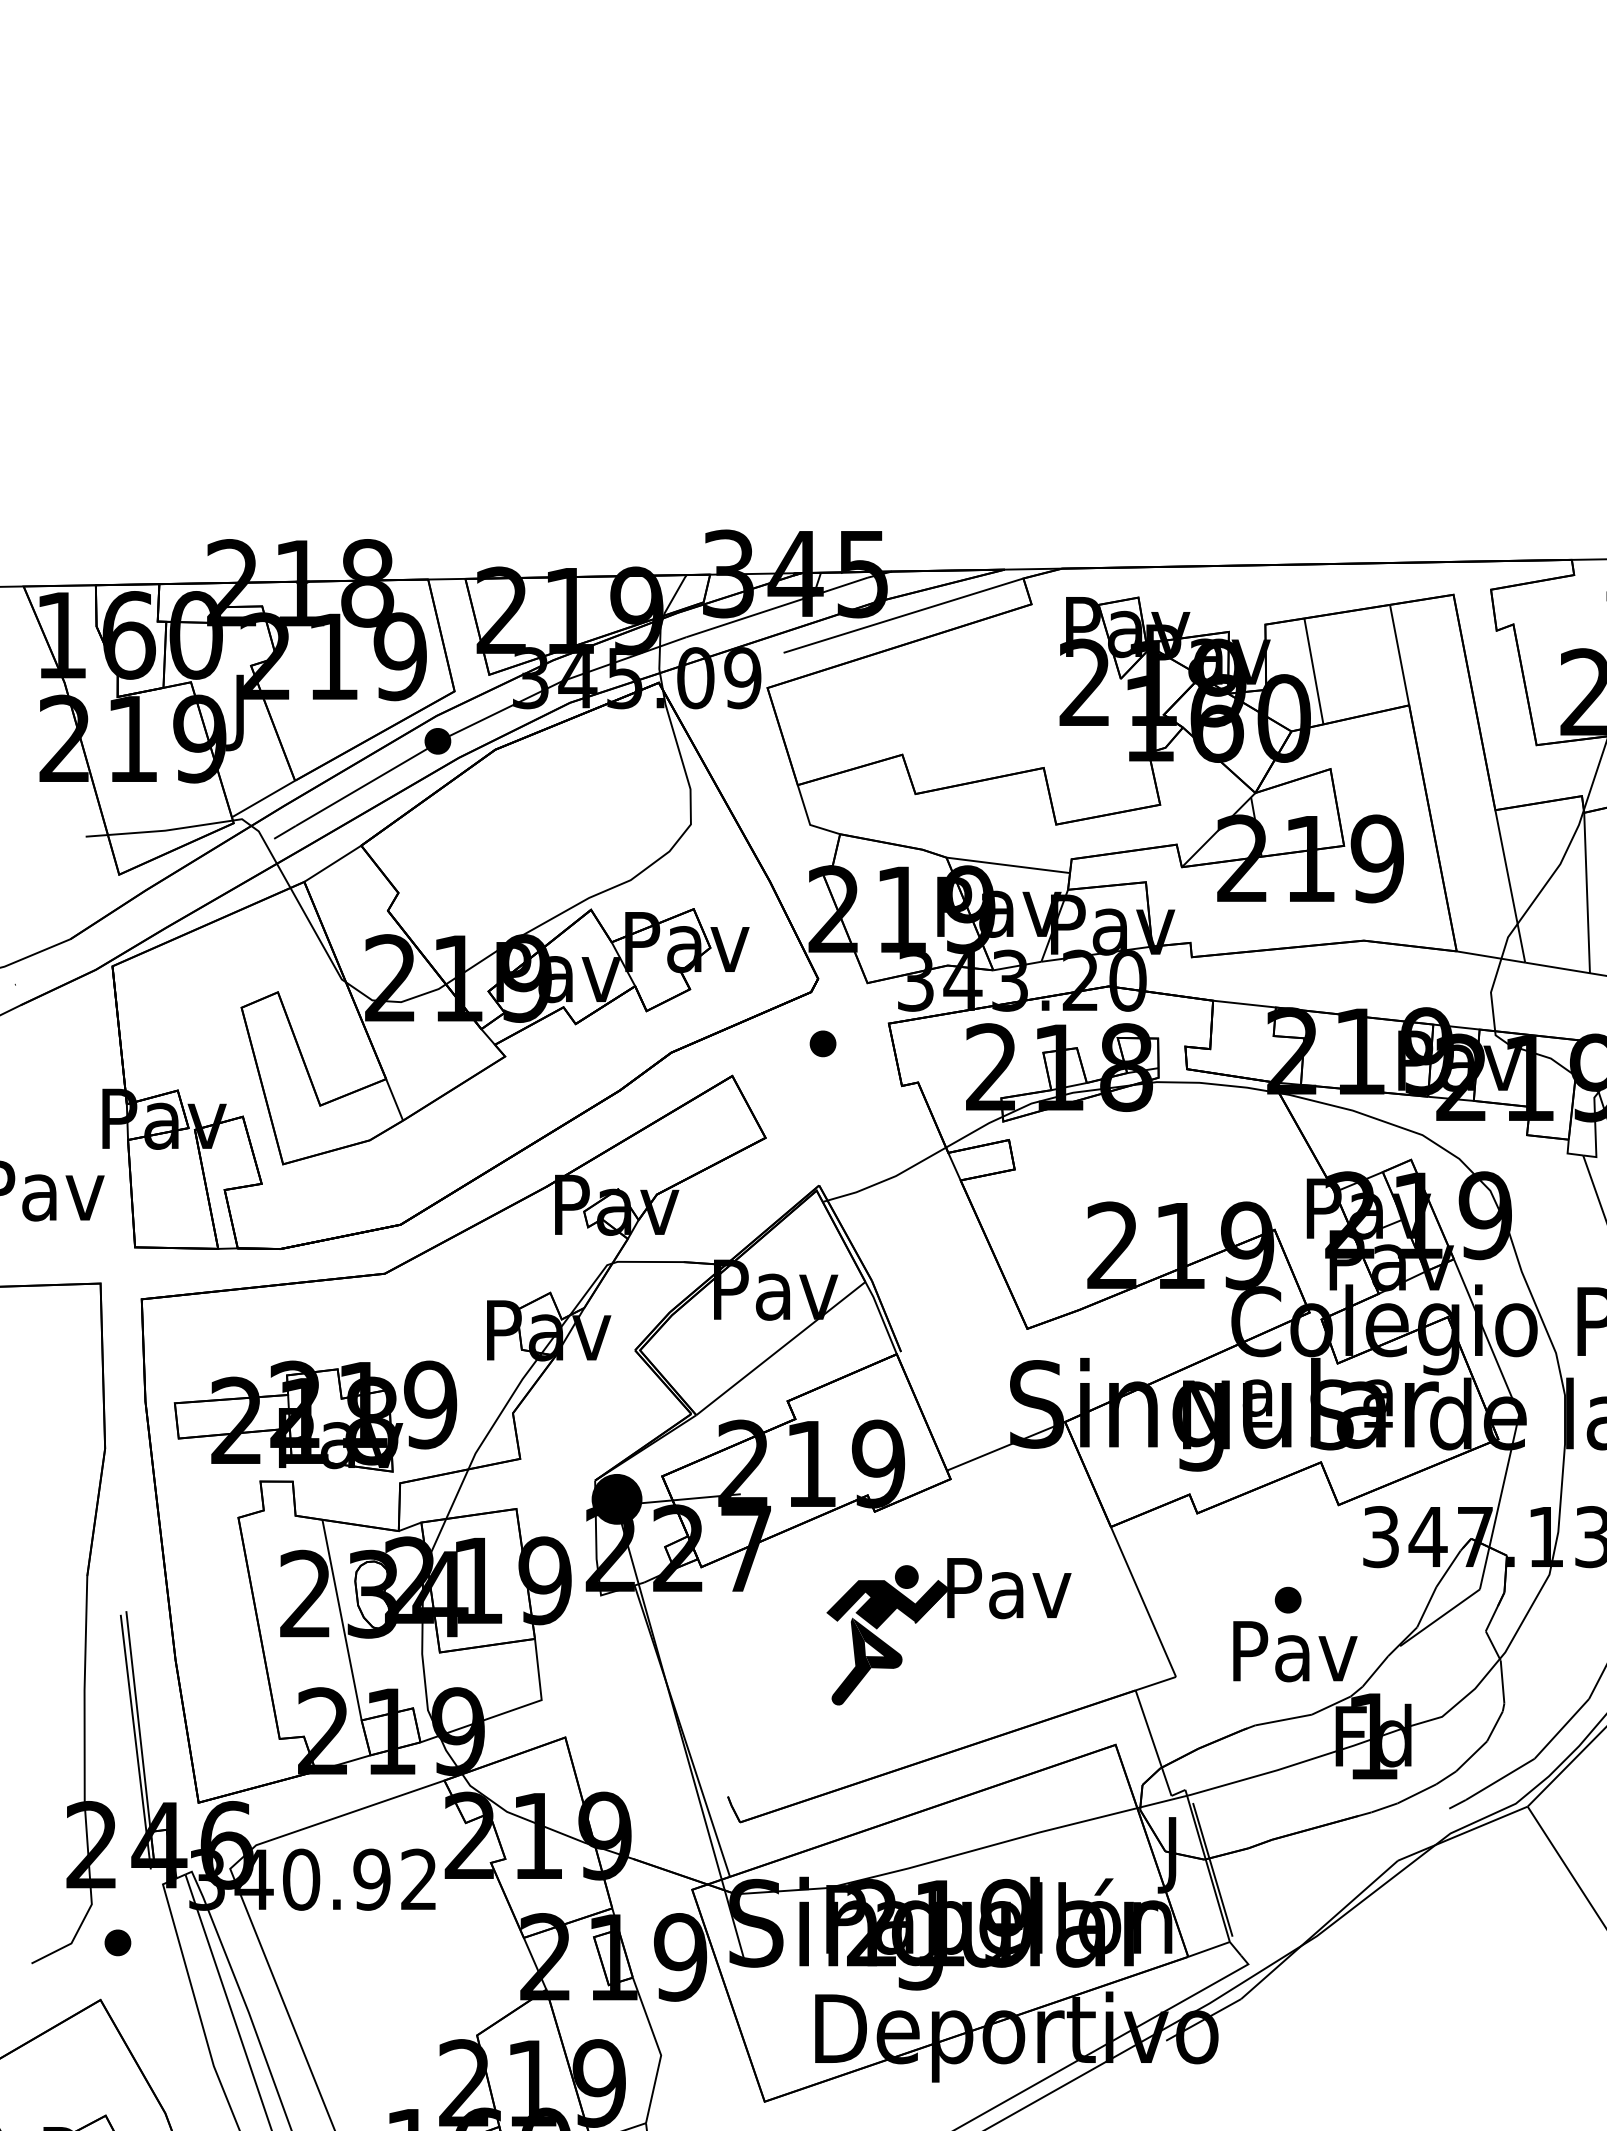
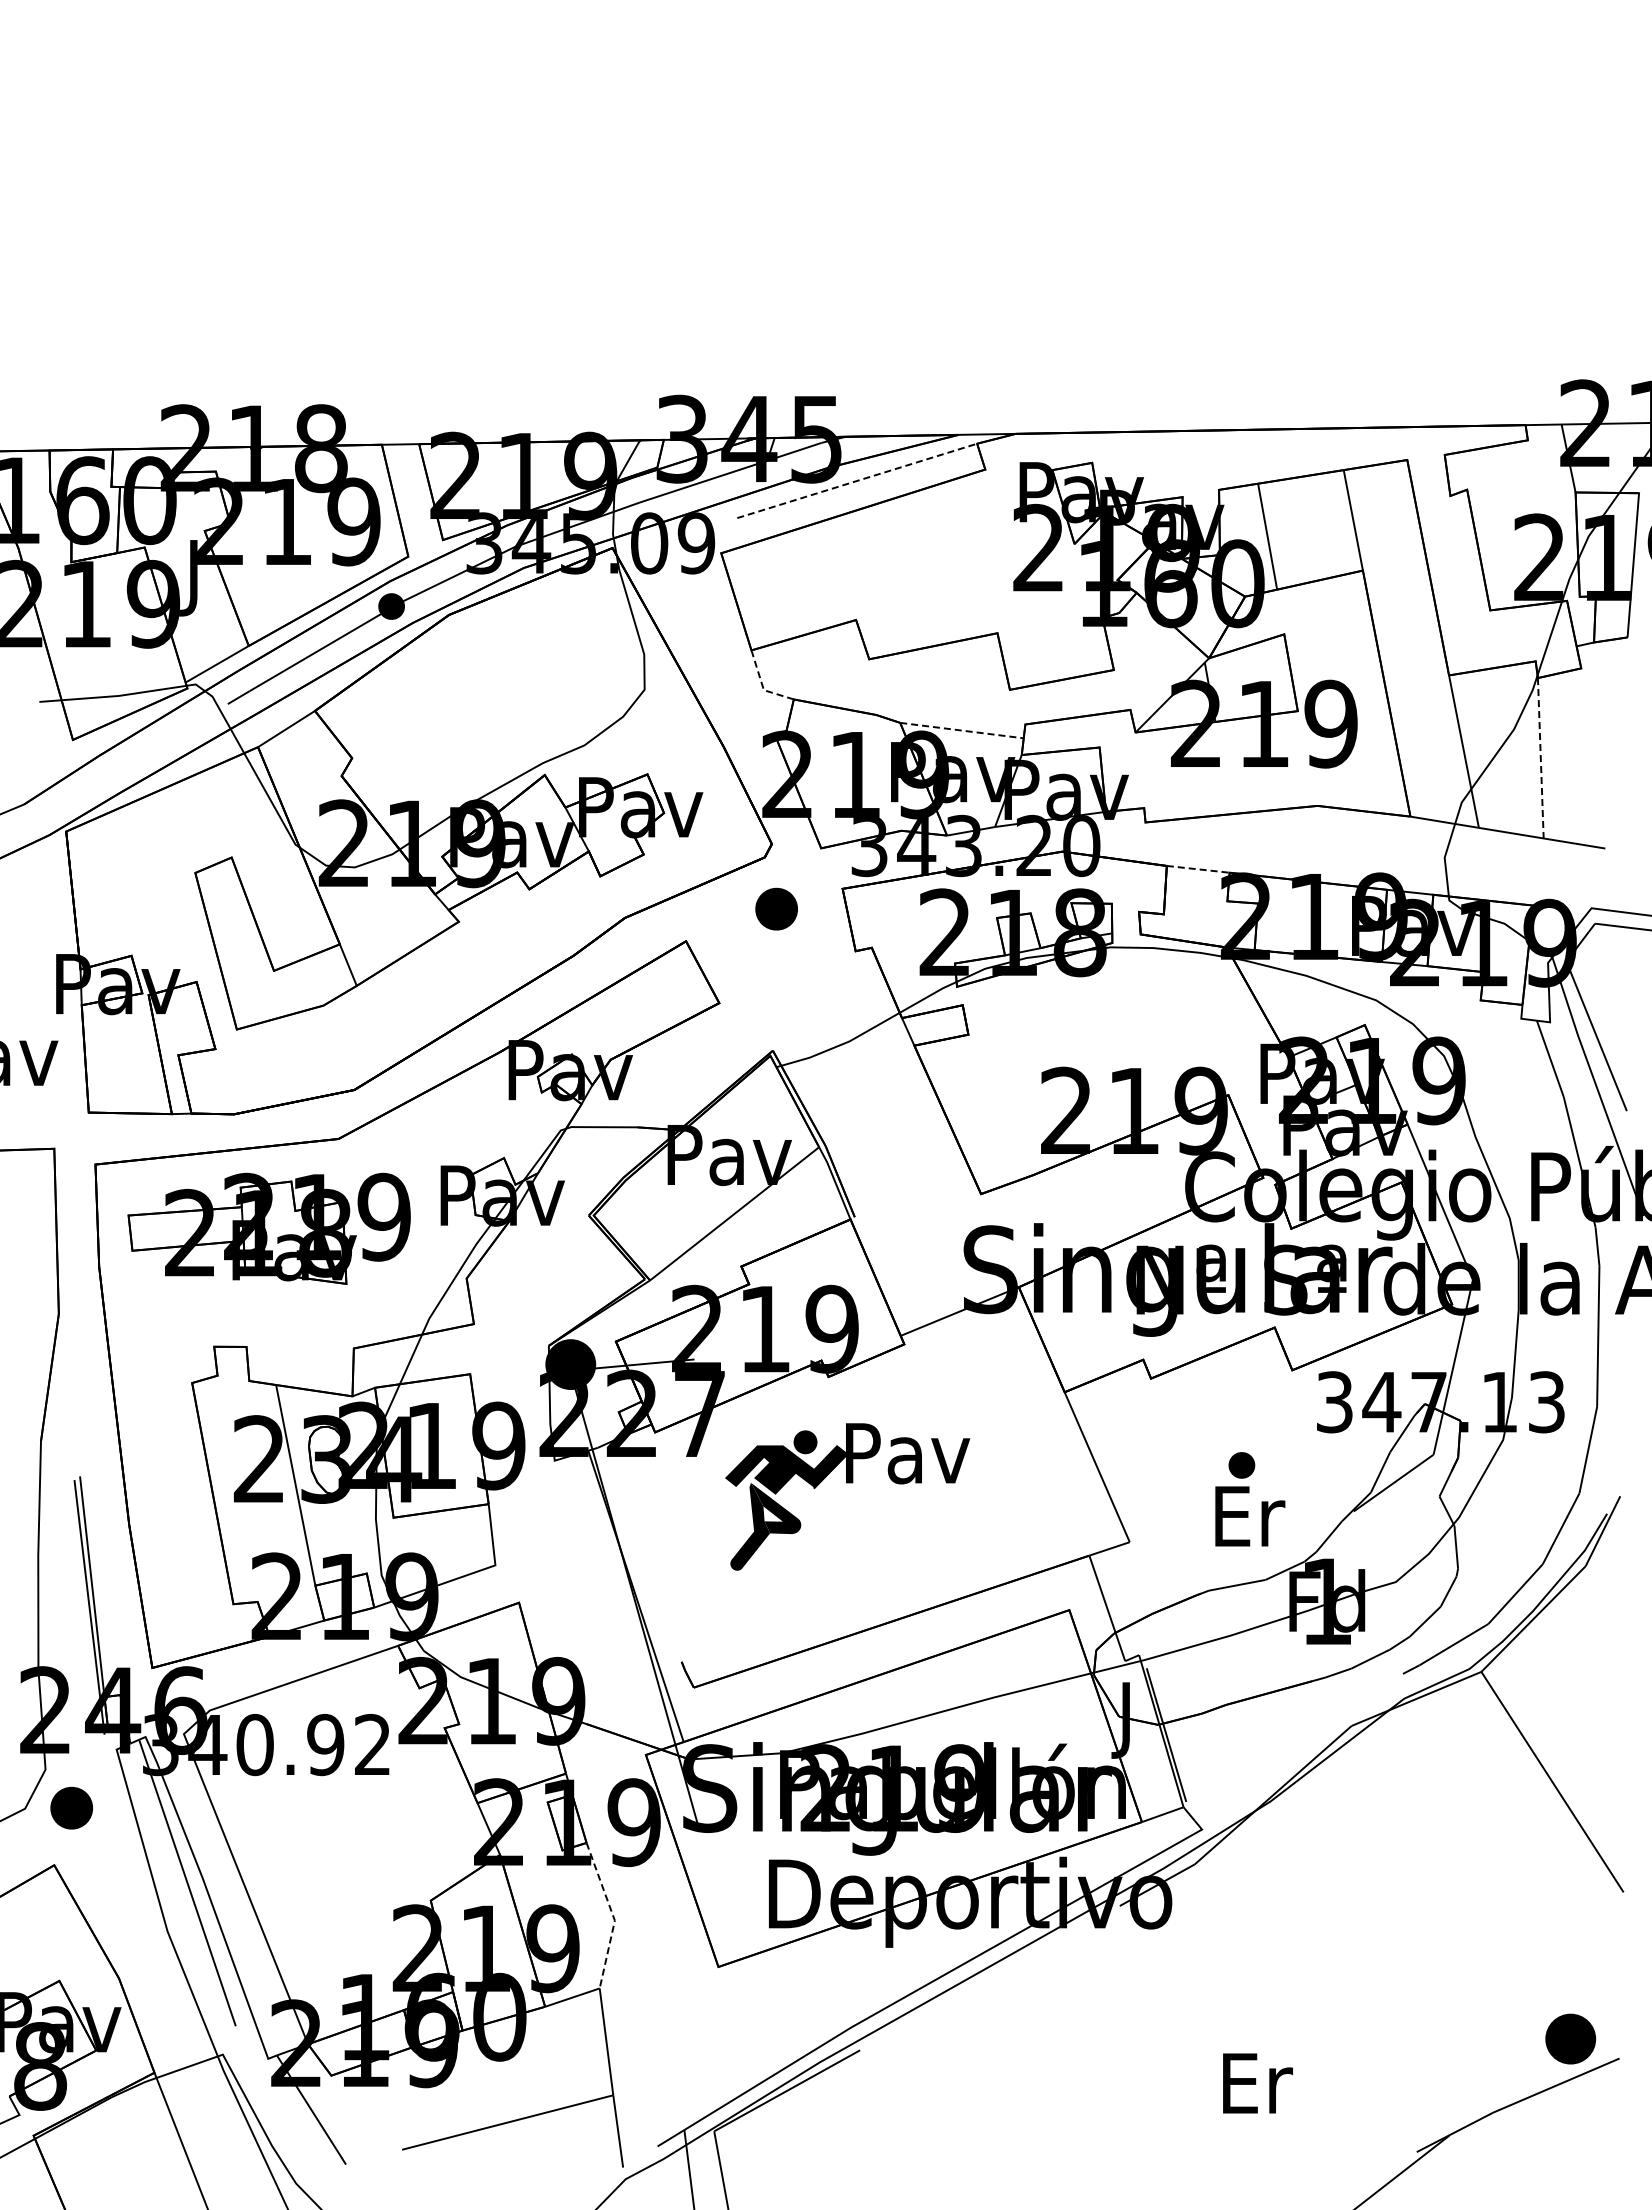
line: (903, 615) -> (857, 480), solid -> dashed
line: (808, 820) -> (762, 685), solid -> dashed
line: (1008, 865) -> (962, 730), solid -> dashed
line: (1586, 893) -> (1540, 758), solid -> dashed
line: (1244, 1004) -> (1198, 869), solid -> dashed
part: (822, 1043) -> (776, 908), size x1.6
part: (314, 1416) -> (268, 1228), moved
part: (948, 1618) -> (847, 1483), moved
text: (1295, 1651) -> (1249, 1516), Pav -> Er
part: (117, 1942) -> (71, 1807), size x1.6
line: (658, 2050) -> (612, 1915), solid -> dashed

